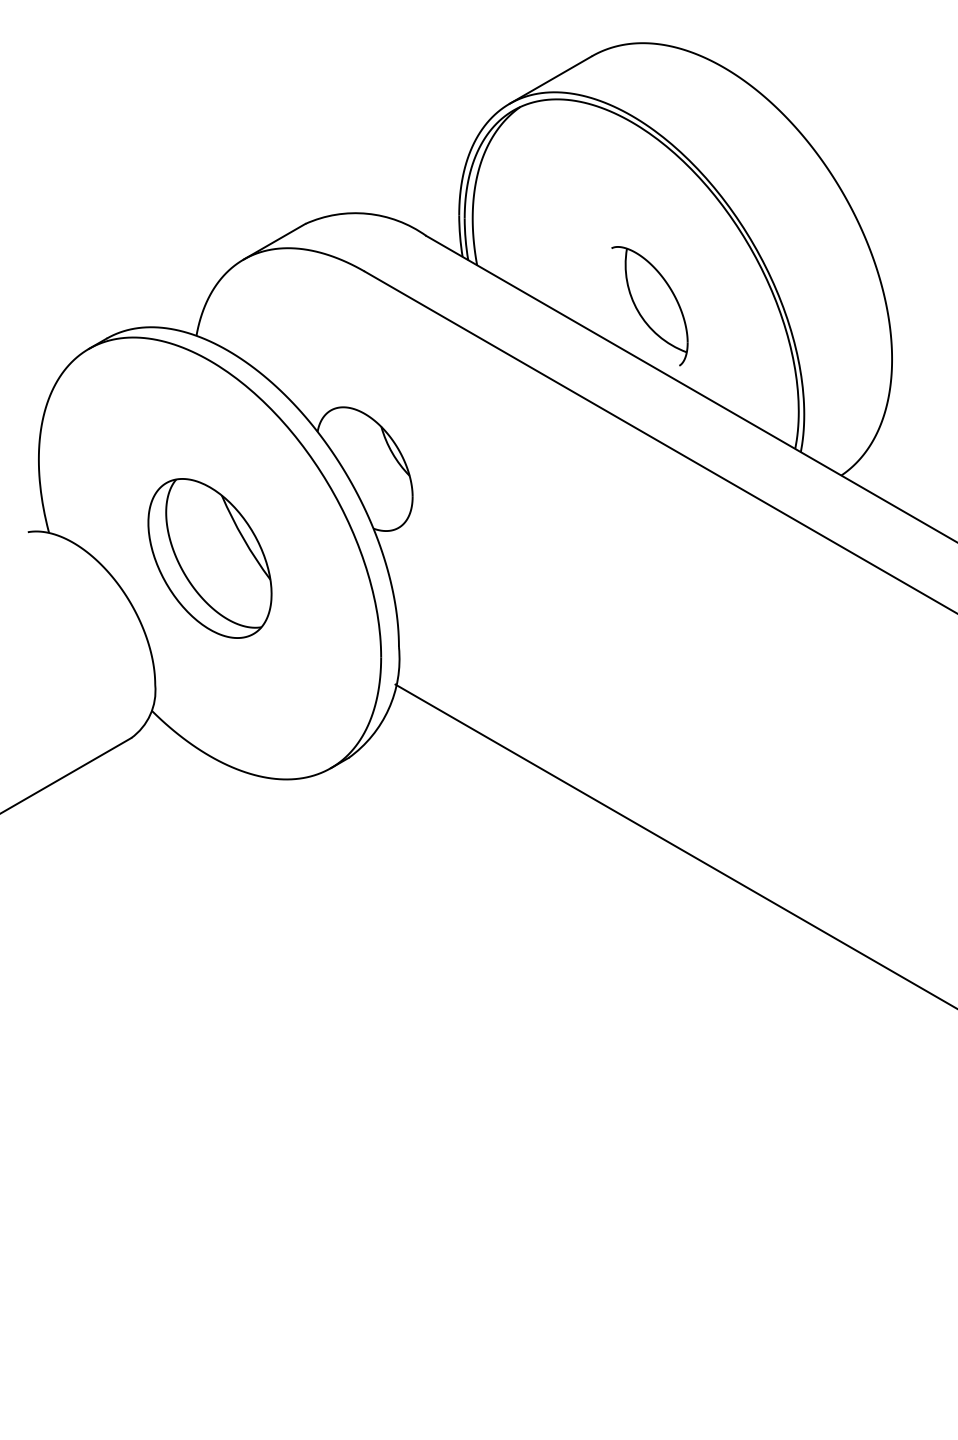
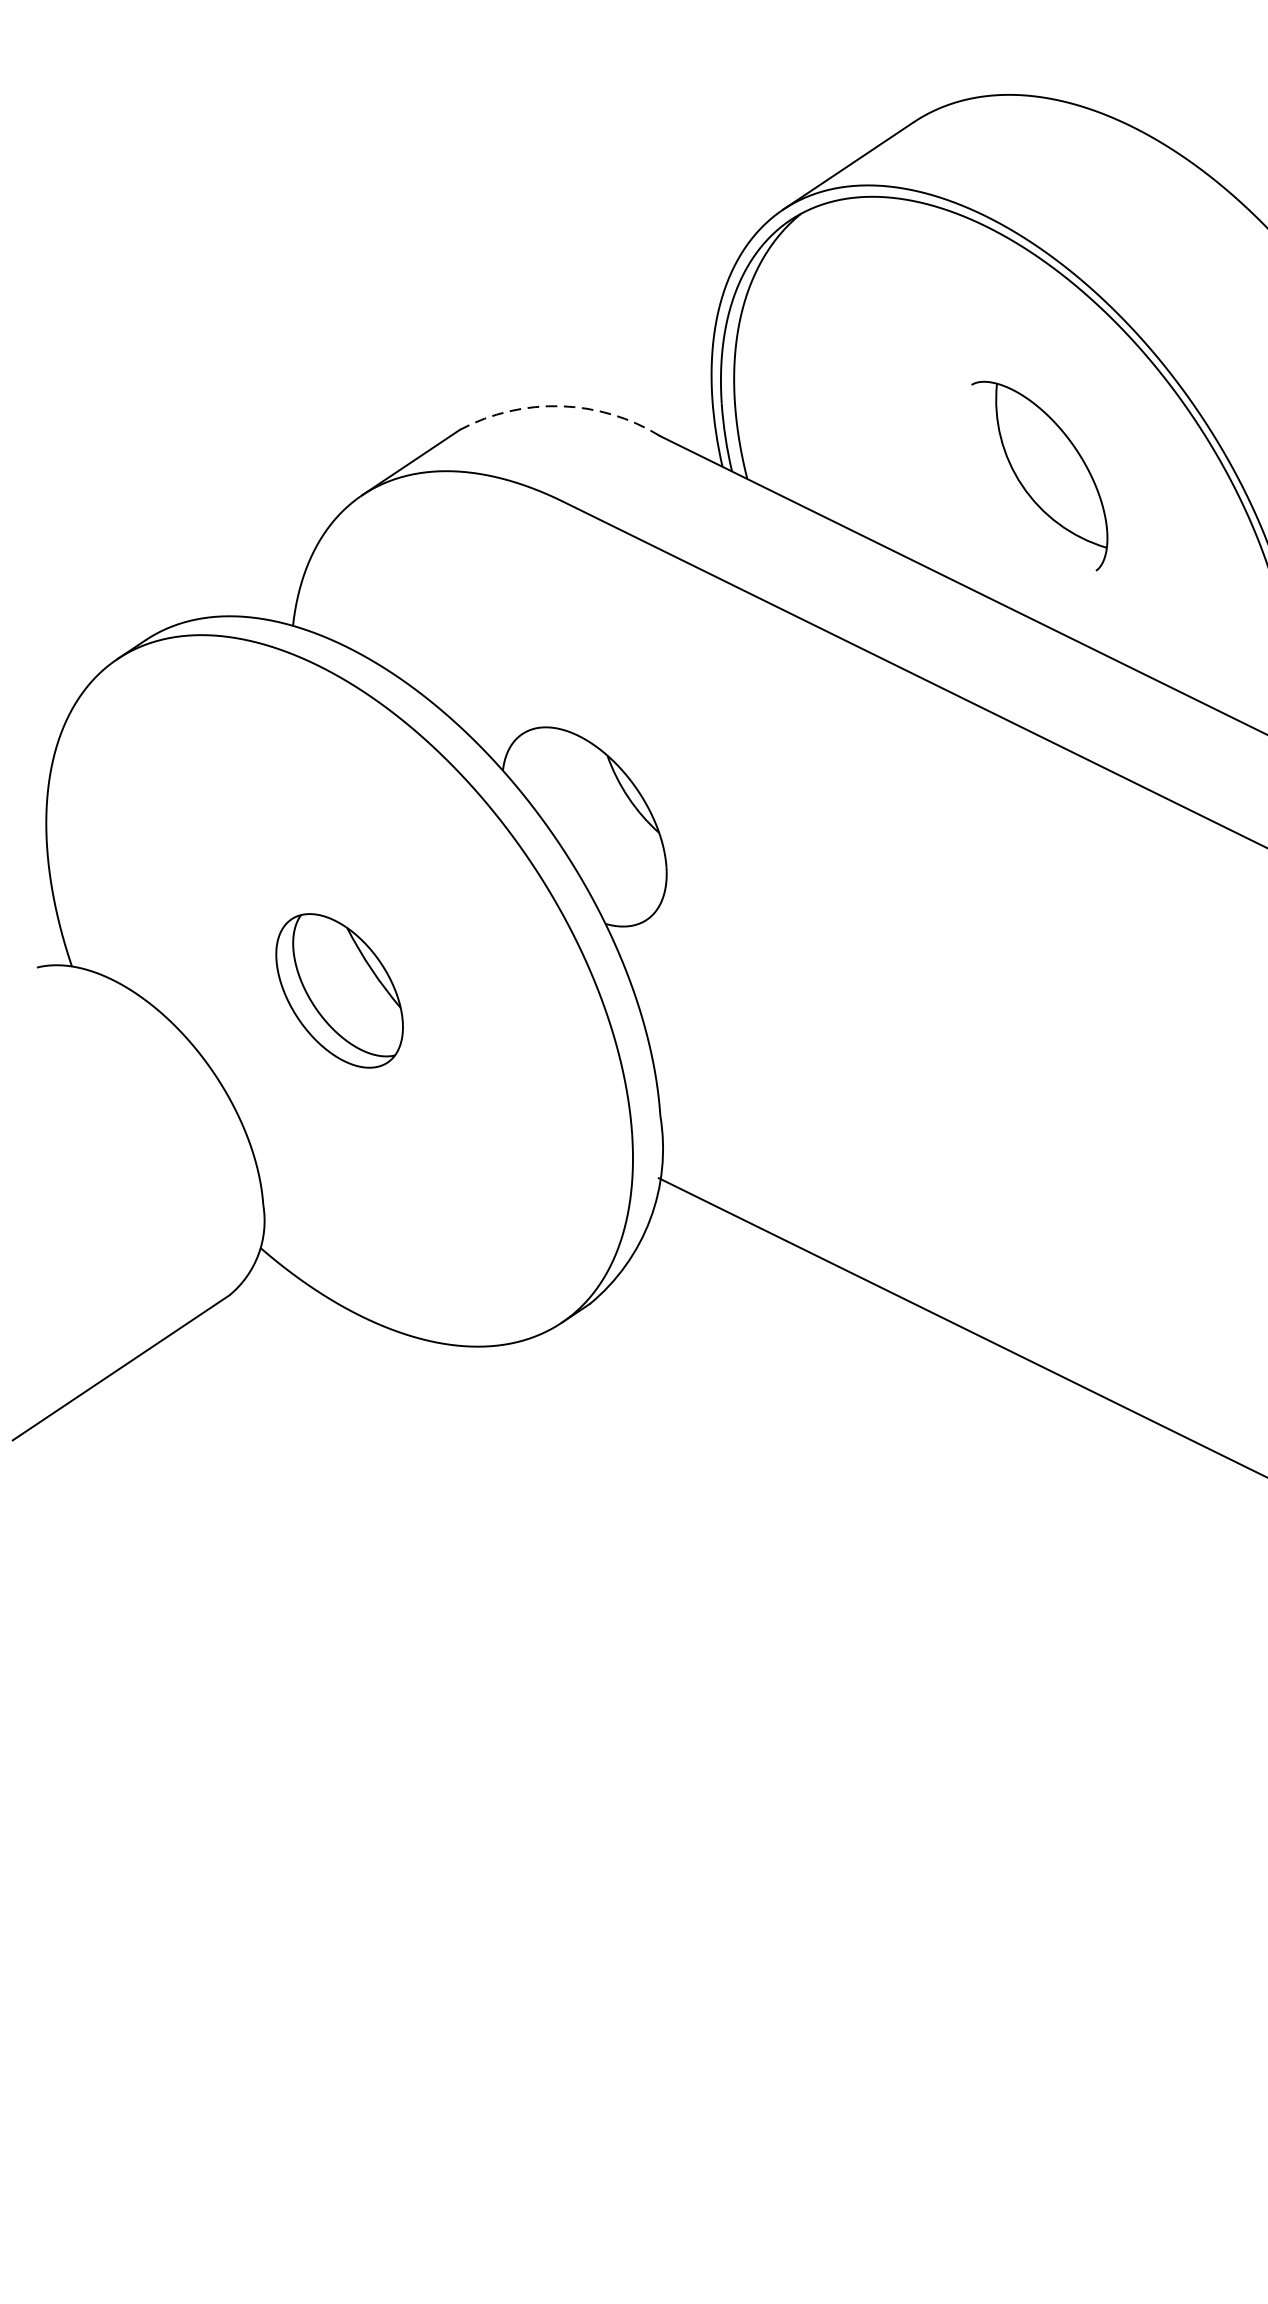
arc: (367, 213) -> (561, 405), solid -> dashed
part: (649, 306) -> (1040, 476), moved
part: (209, 558) -> (338, 990), size x0.6

